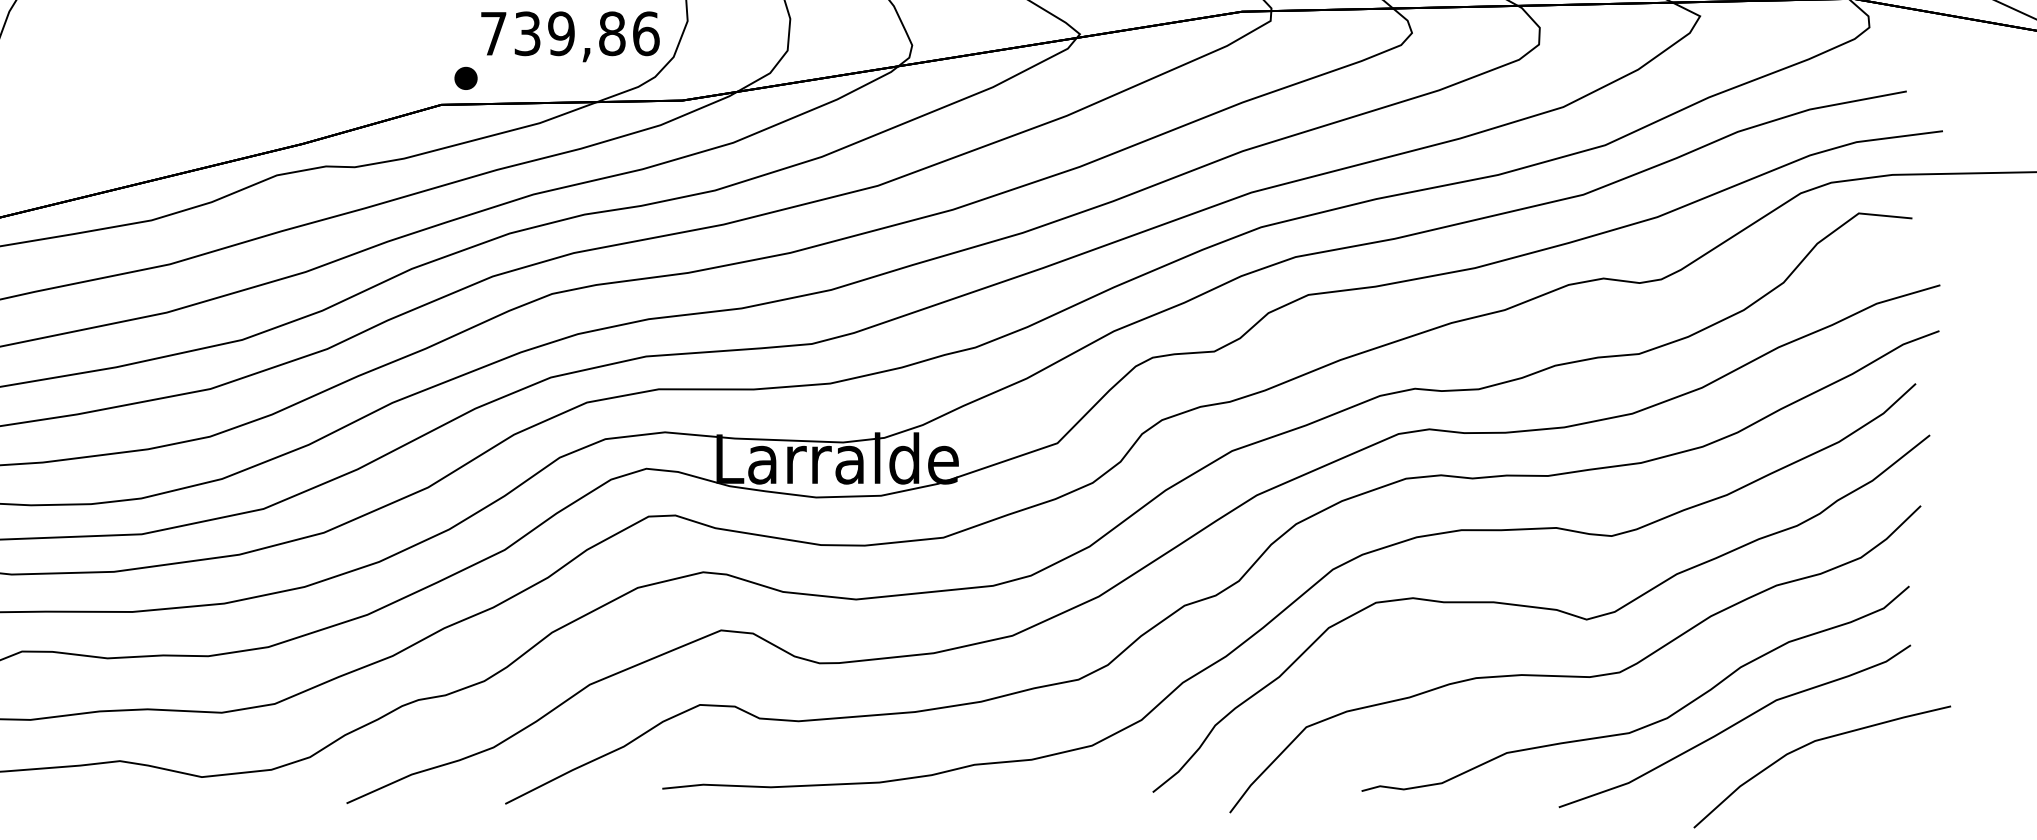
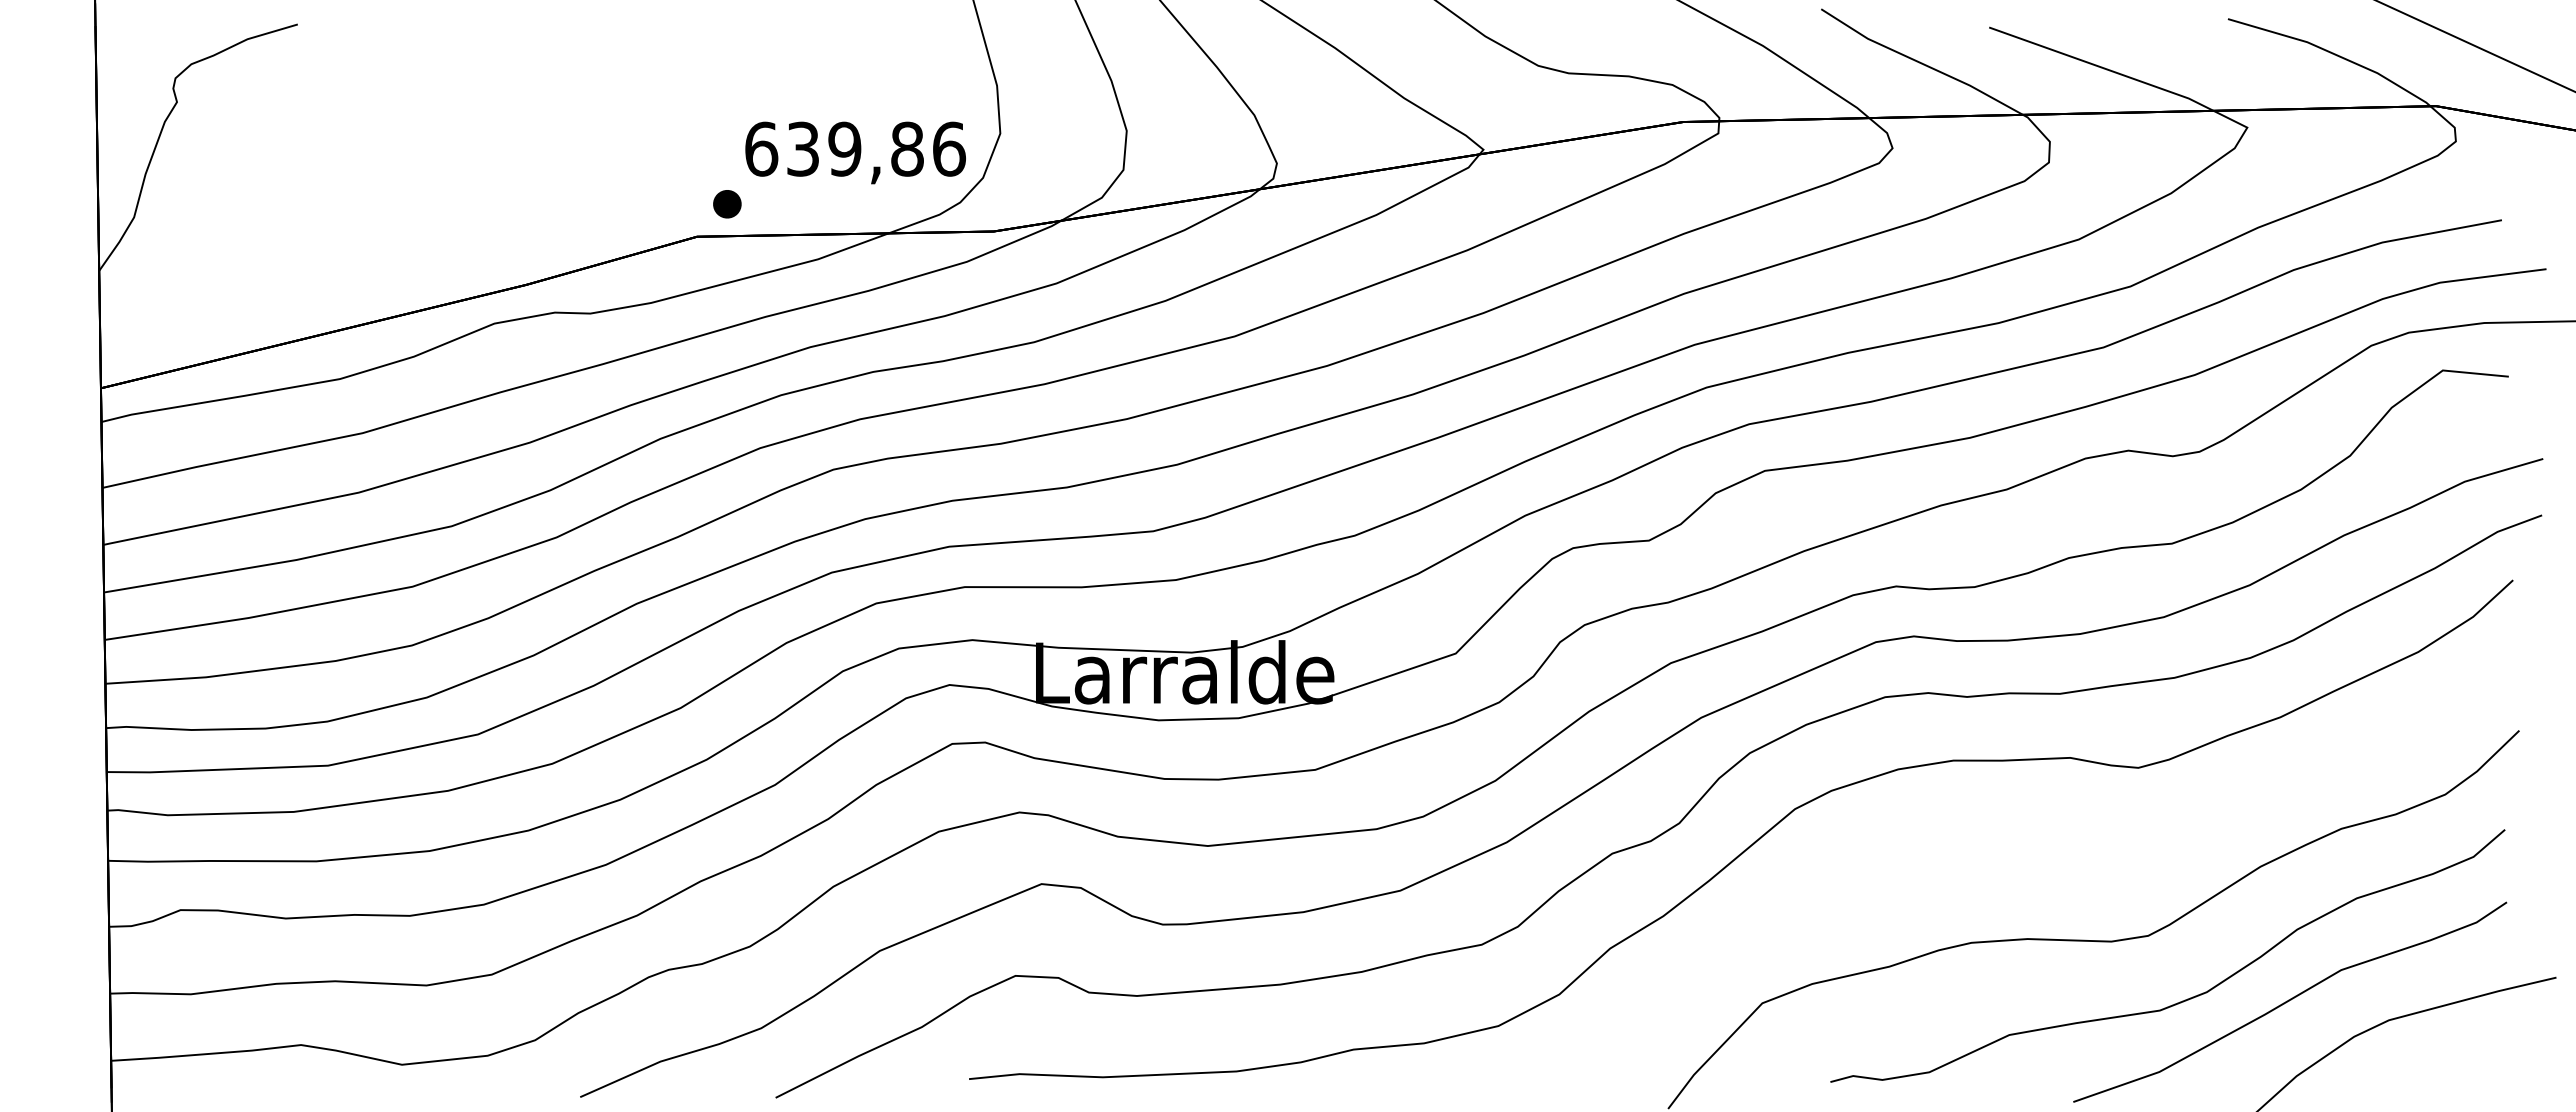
text: (493, 33) -> (761, 148), 739,86 -> 639,86
part: (1541, 613) -> (2051, 863), removed

